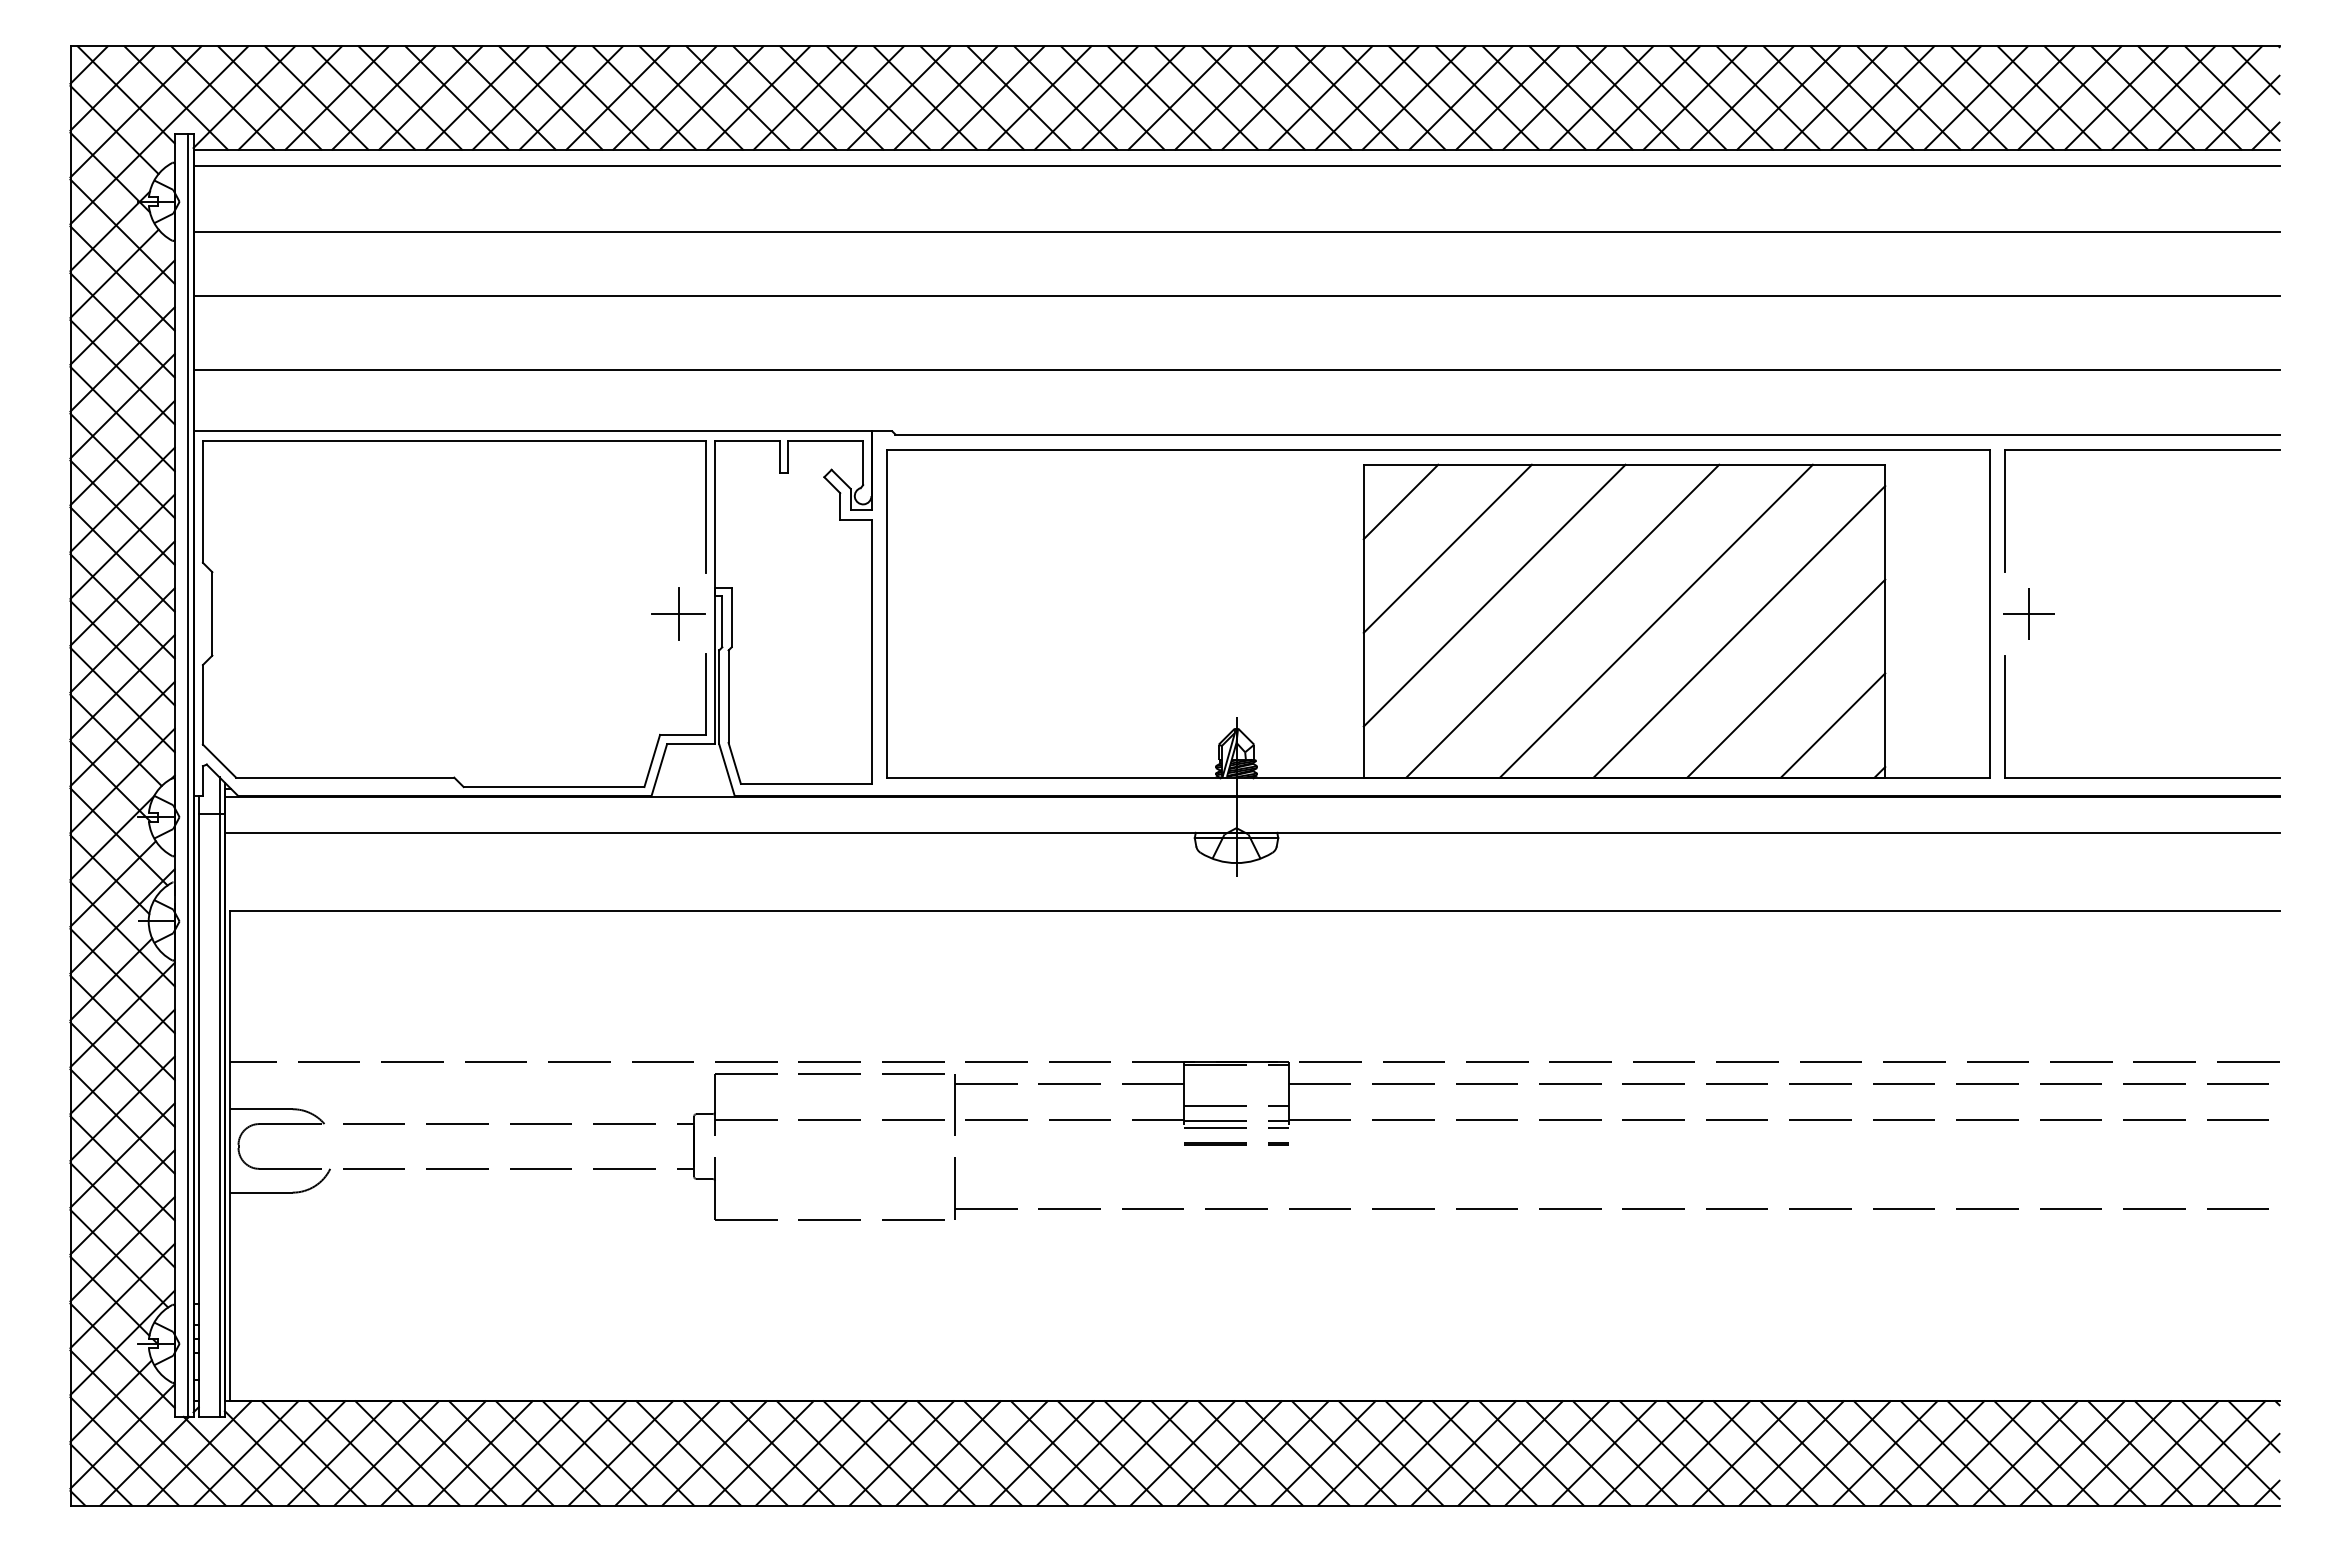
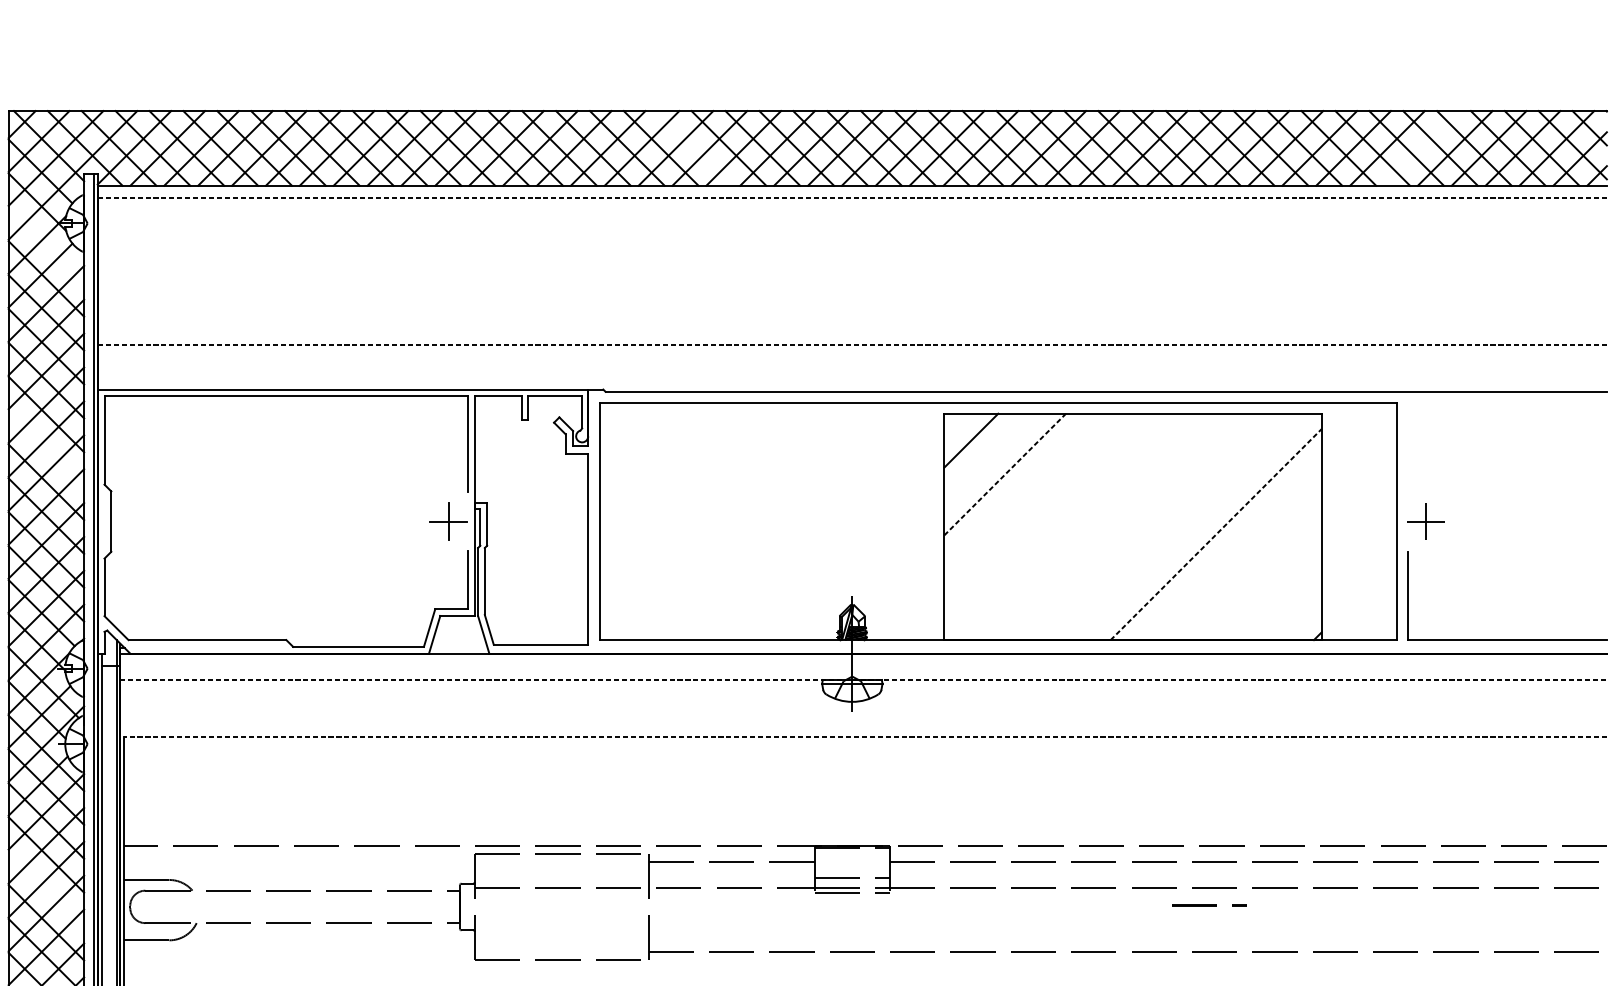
line: (1018, 97) -> (694, 147), removed
line: (2022, 97) -> (1420, 147), removed
line: (1236, 166) -> (852, 197), solid -> dashed
line: (122, 231) -> (46, 244), removed
line: (1236, 232) -> (852, 245), removed
line: (1236, 295) -> (852, 291), removed
line: (1236, 369) -> (852, 344), solid -> dashed
part: (2142, 450) -> (1507, 403), removed
line: (122, 512) -> (46, 448), removed
line: (1447, 548) -> (1004, 474), solid -> dashed
line: (1494, 595) -> (1038, 508), removed
line: (1562, 620) -> (1088, 526), removed
line: (1655, 620) -> (1155, 526), removed
line: (1739, 631) -> (1216, 534), solid -> dashed
line: (1786, 678) -> (1250, 568), removed
line: (1832, 725) -> (1283, 602), removed
line: (1252, 832) -> (863, 679), solid -> dashed
line: (1254, 911) -> (865, 736), solid -> dashed
line: (122, 1121) -> (46, 888), removed
line: (1236, 1143) -> (1209, 904), moved

